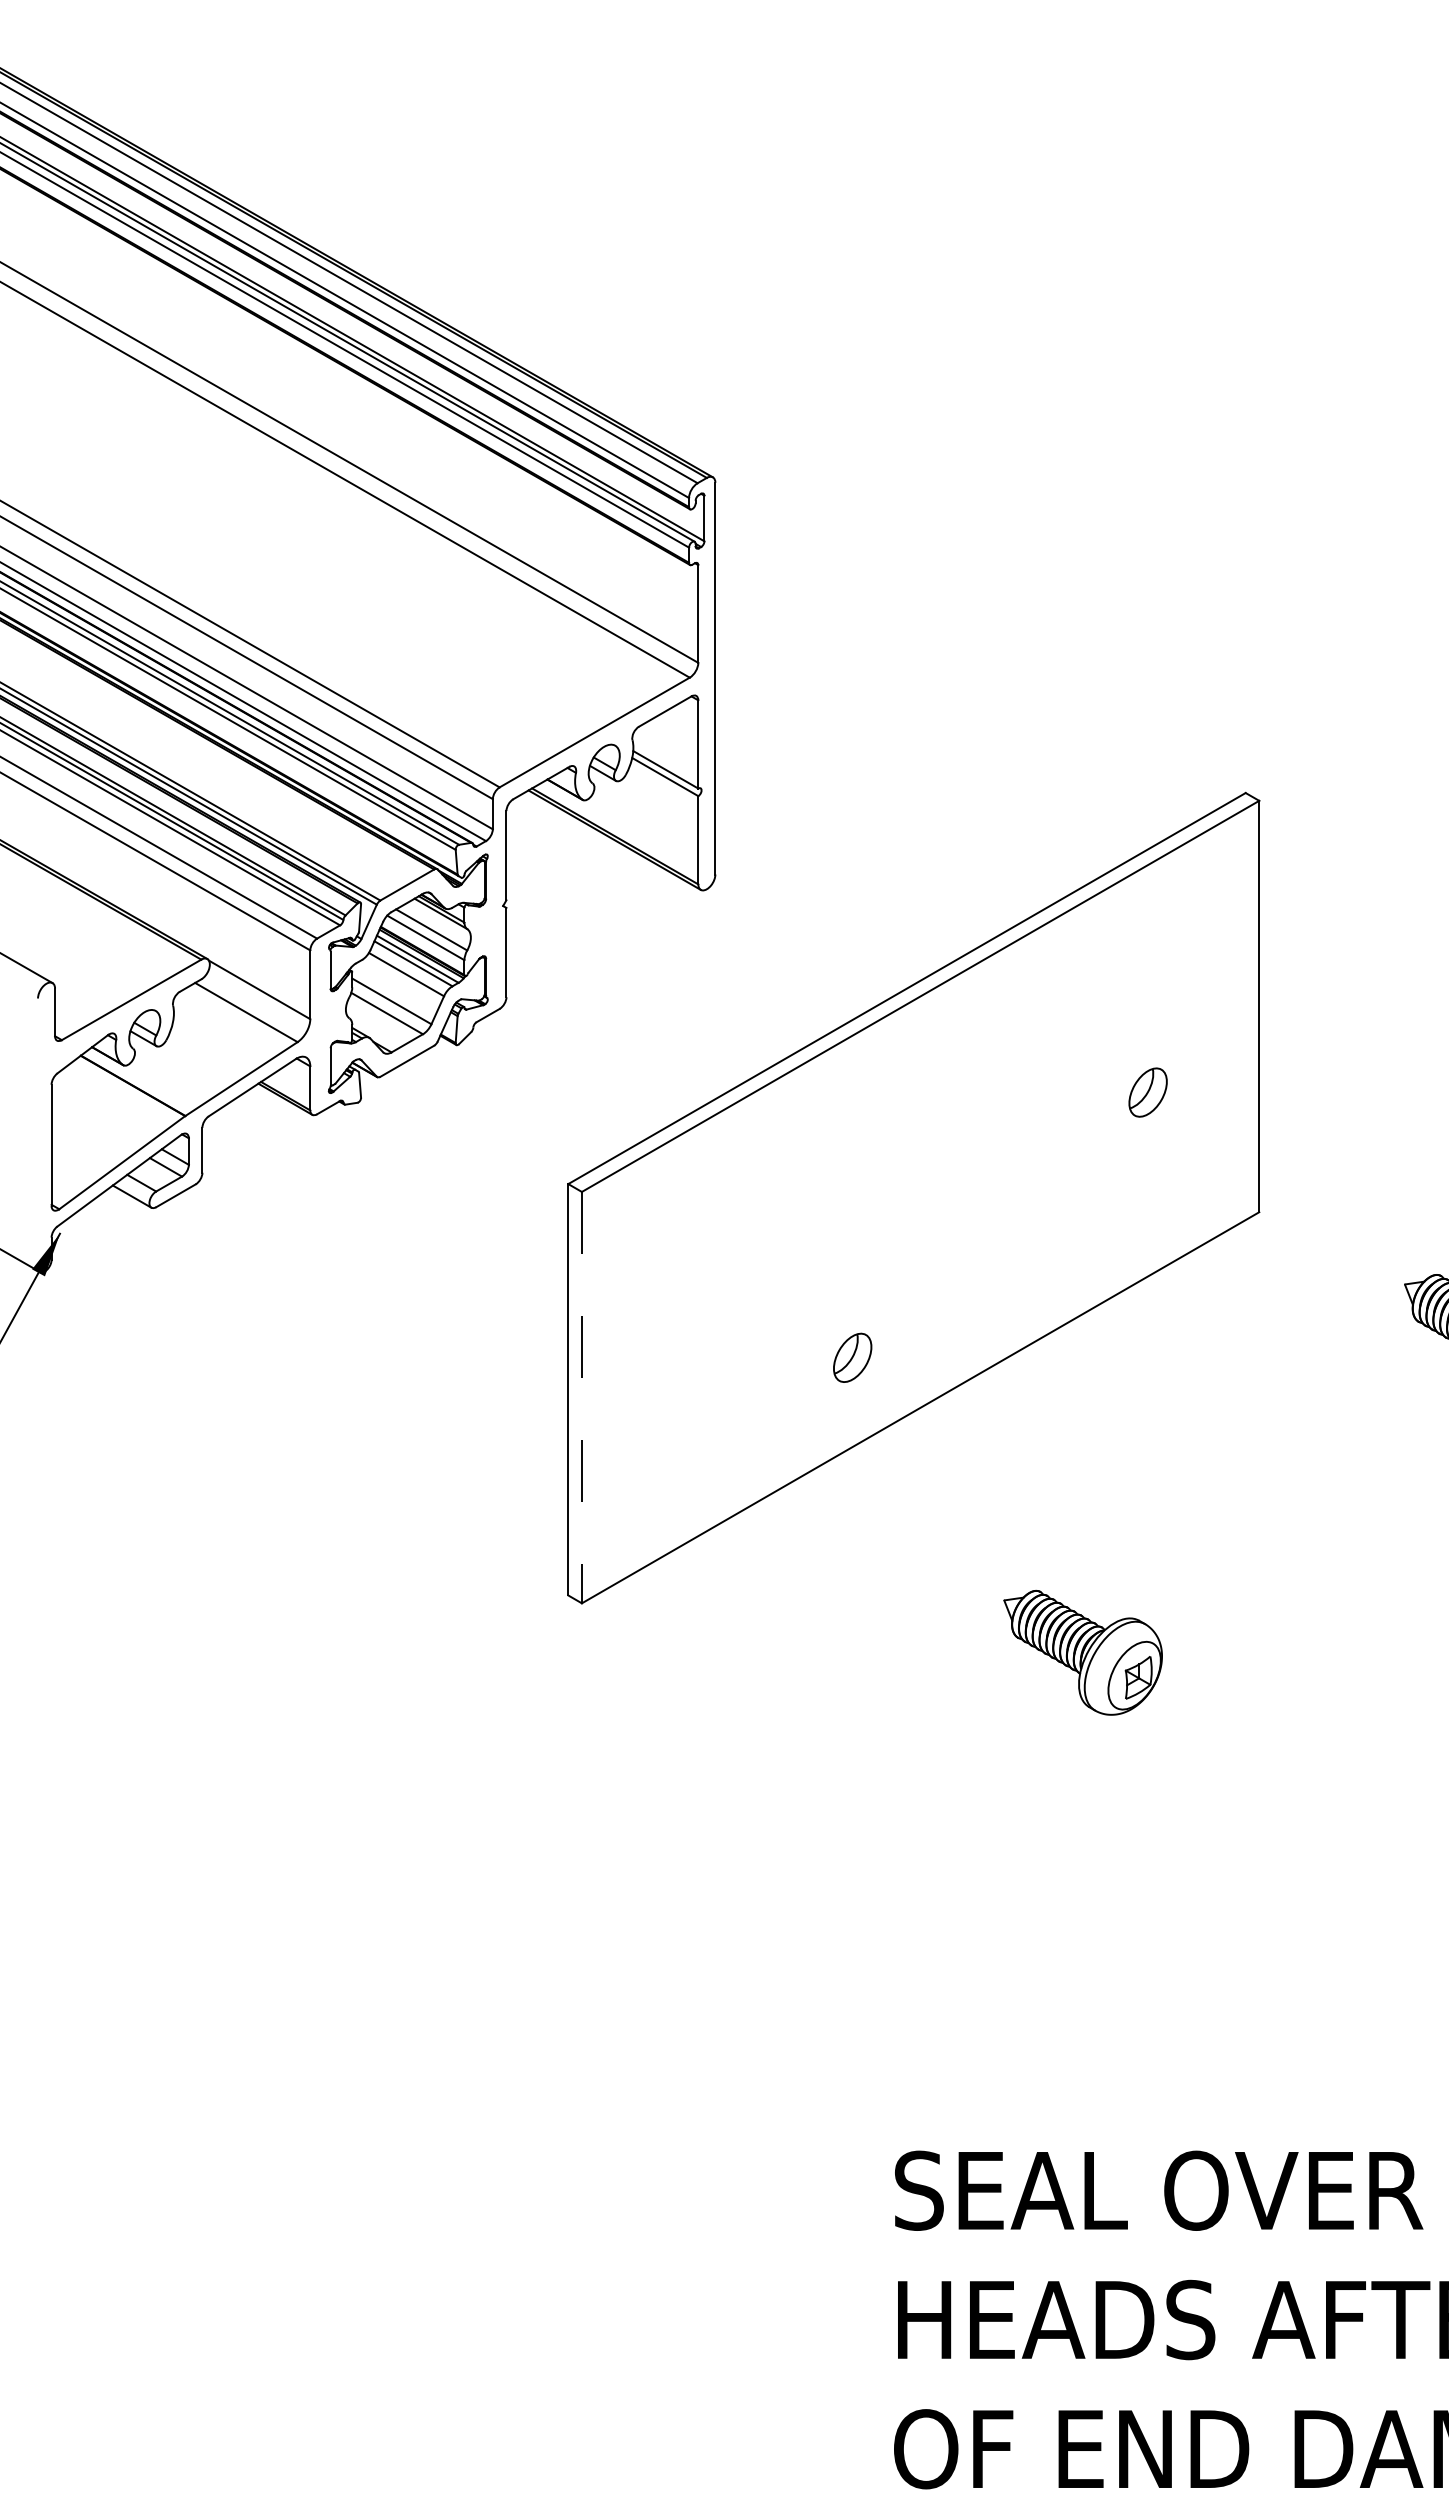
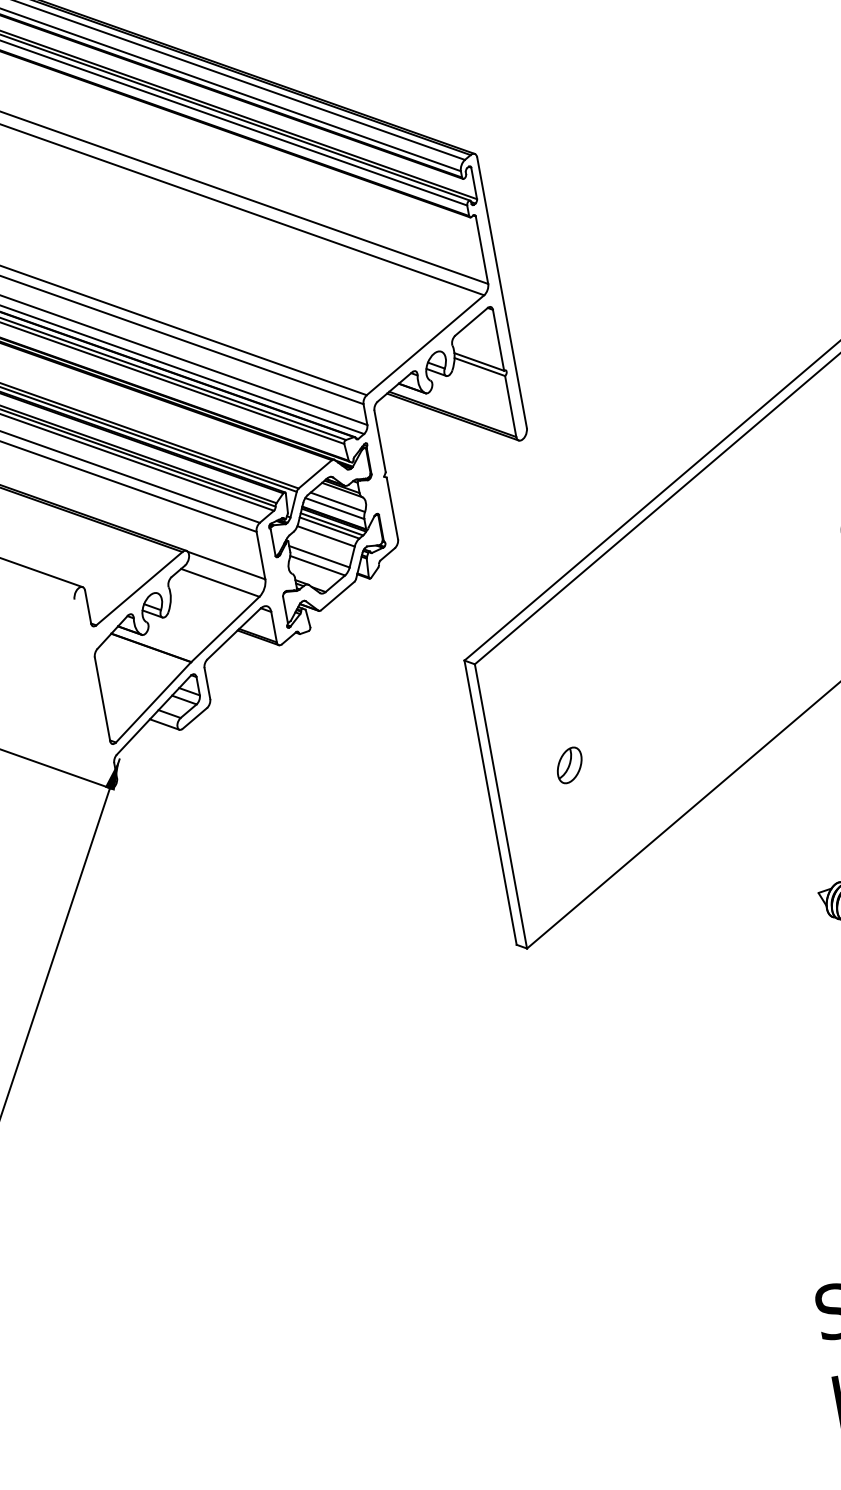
part: (852, 1357) -> (569, 765), moved
line: (581, 1397) -> (500, 806), dashed -> solid

